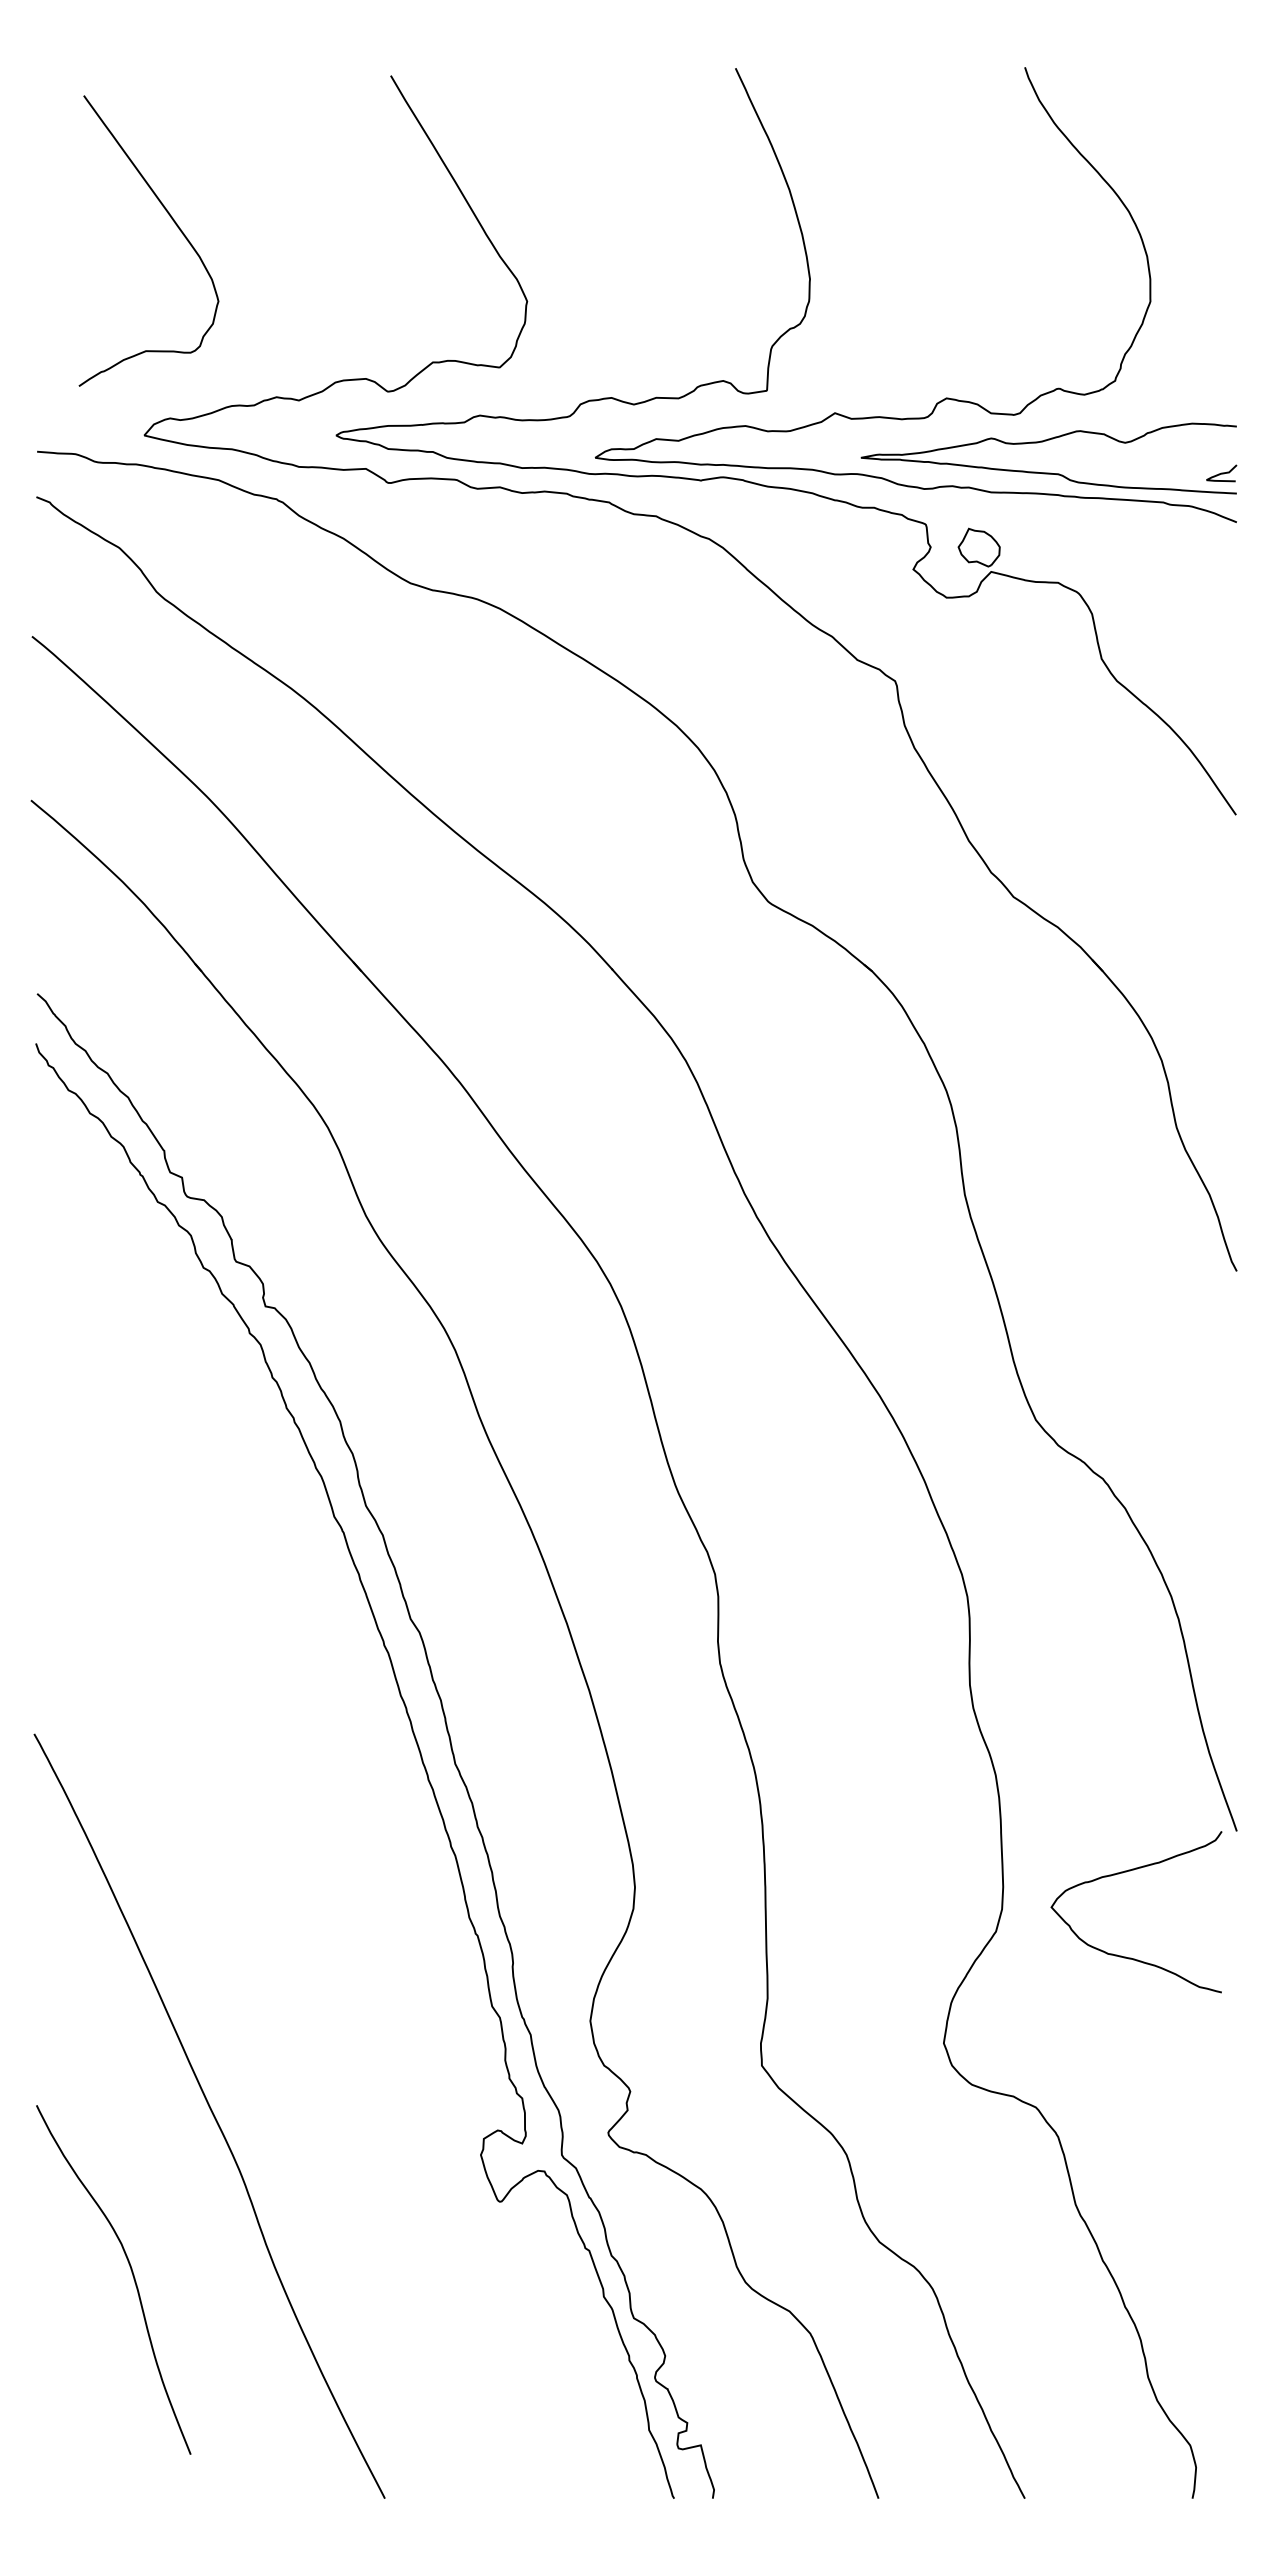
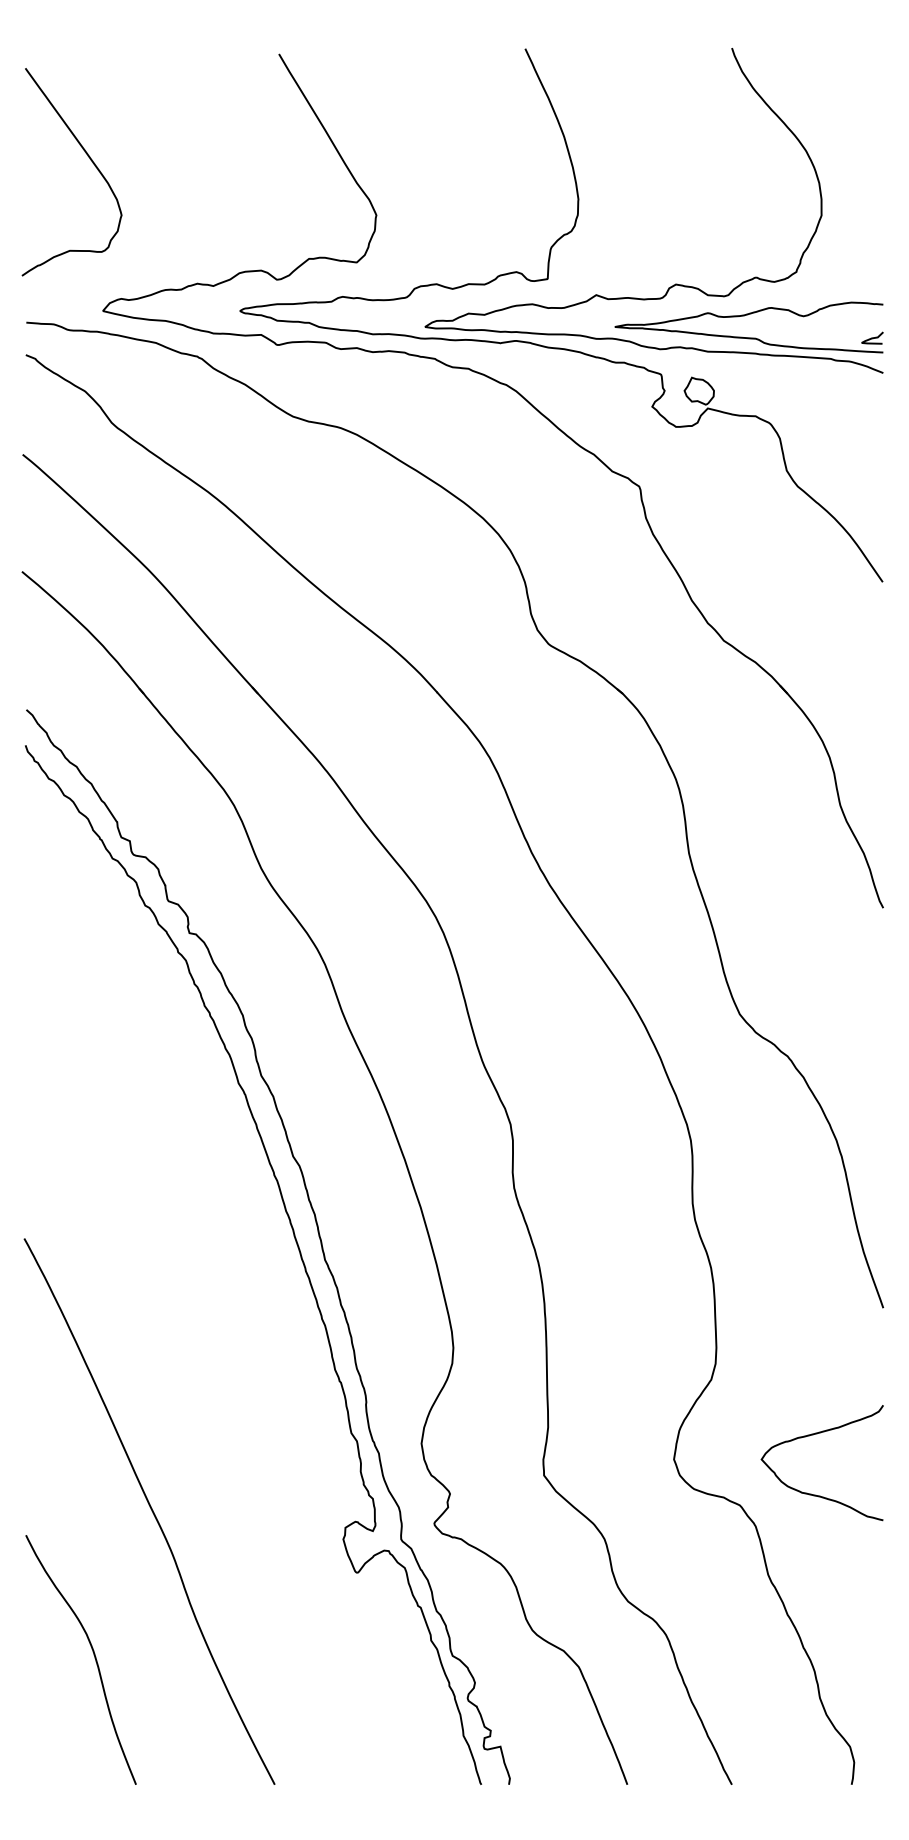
curve: (174, 223) -> (90, 159), moved
curve: (1126, 1872) -> (815, 1434), moved
curve: (132, 2276) -> (94, 1657), moved

